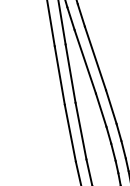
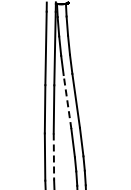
line: (85, 61) -> (67, 101), solid -> dashed
line: (80, 131) -> (53, 157), solid -> dashed

